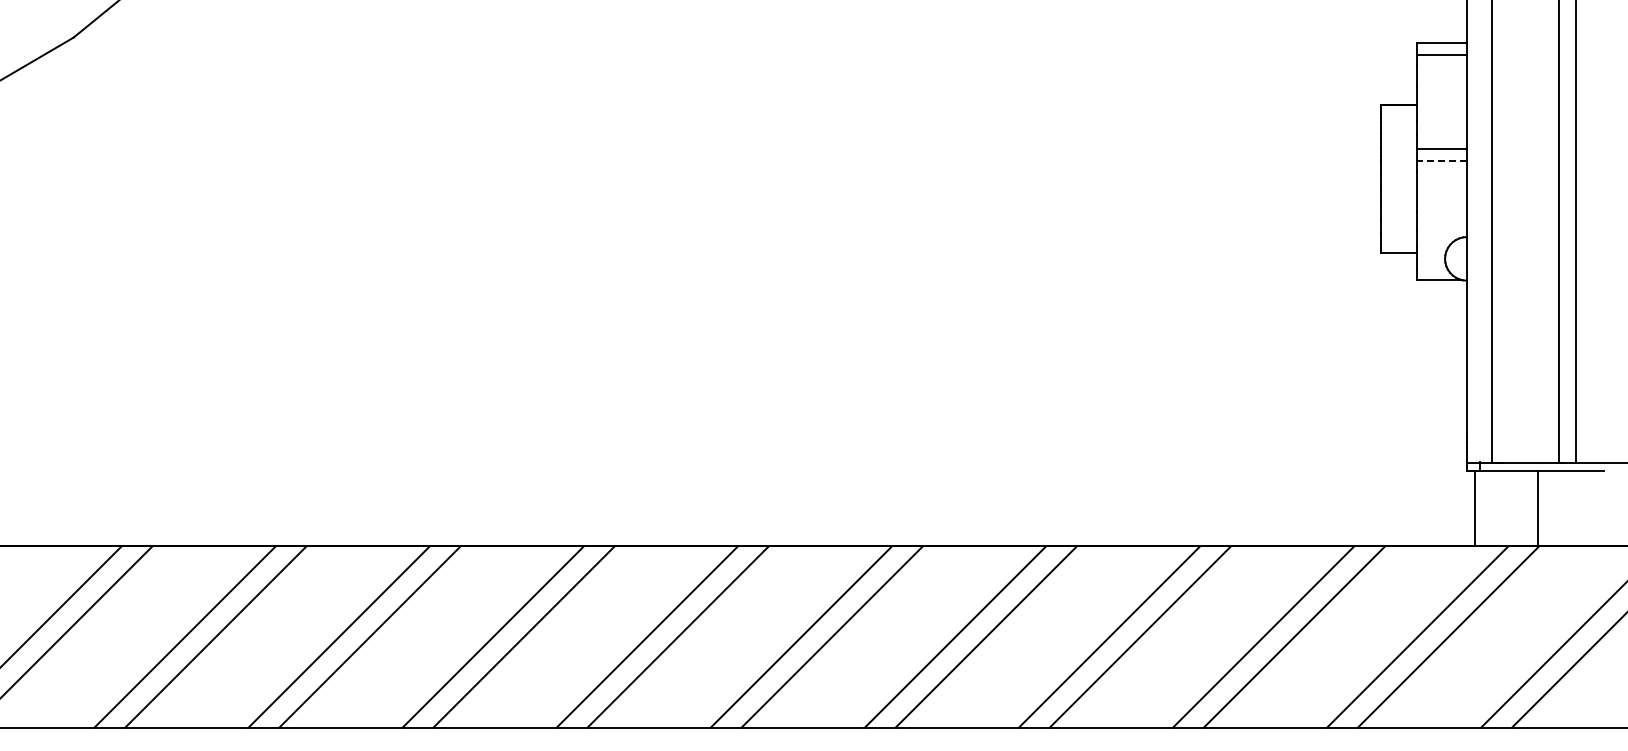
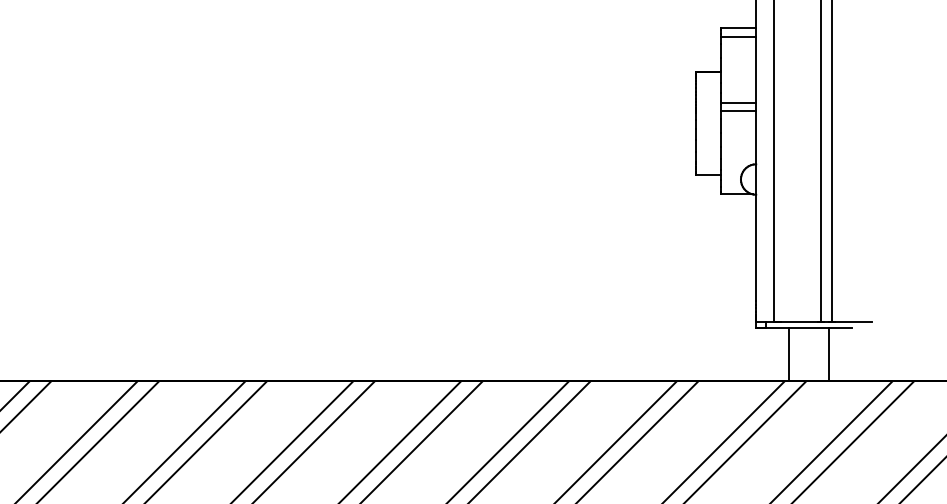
line: (1441, 161) -> (738, 111), dashed -> solid
line: (1474, 508) -> (788, 354), moved
line: (1537, 508) -> (828, 354), moved

